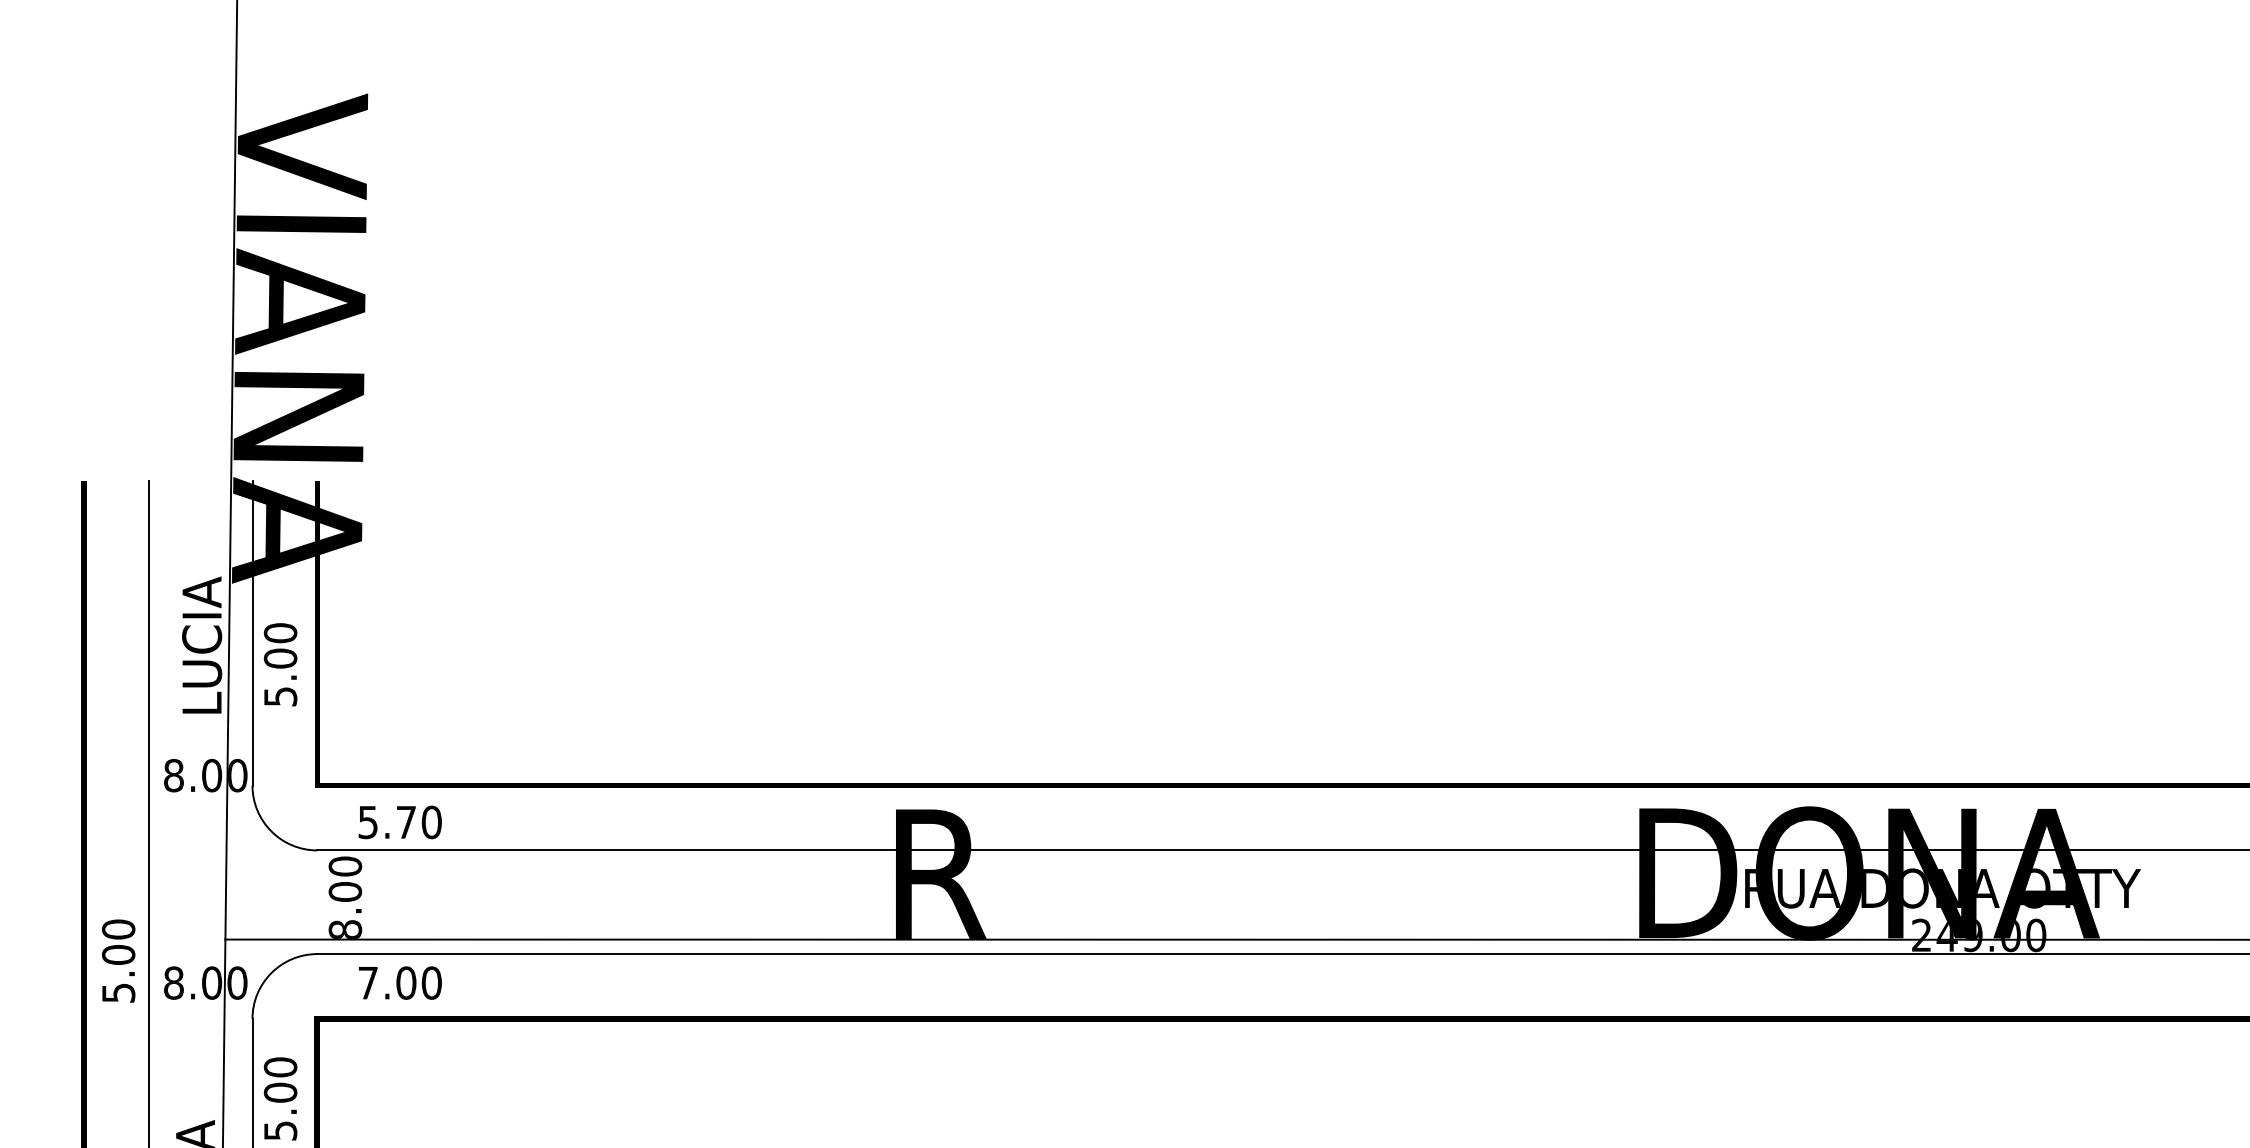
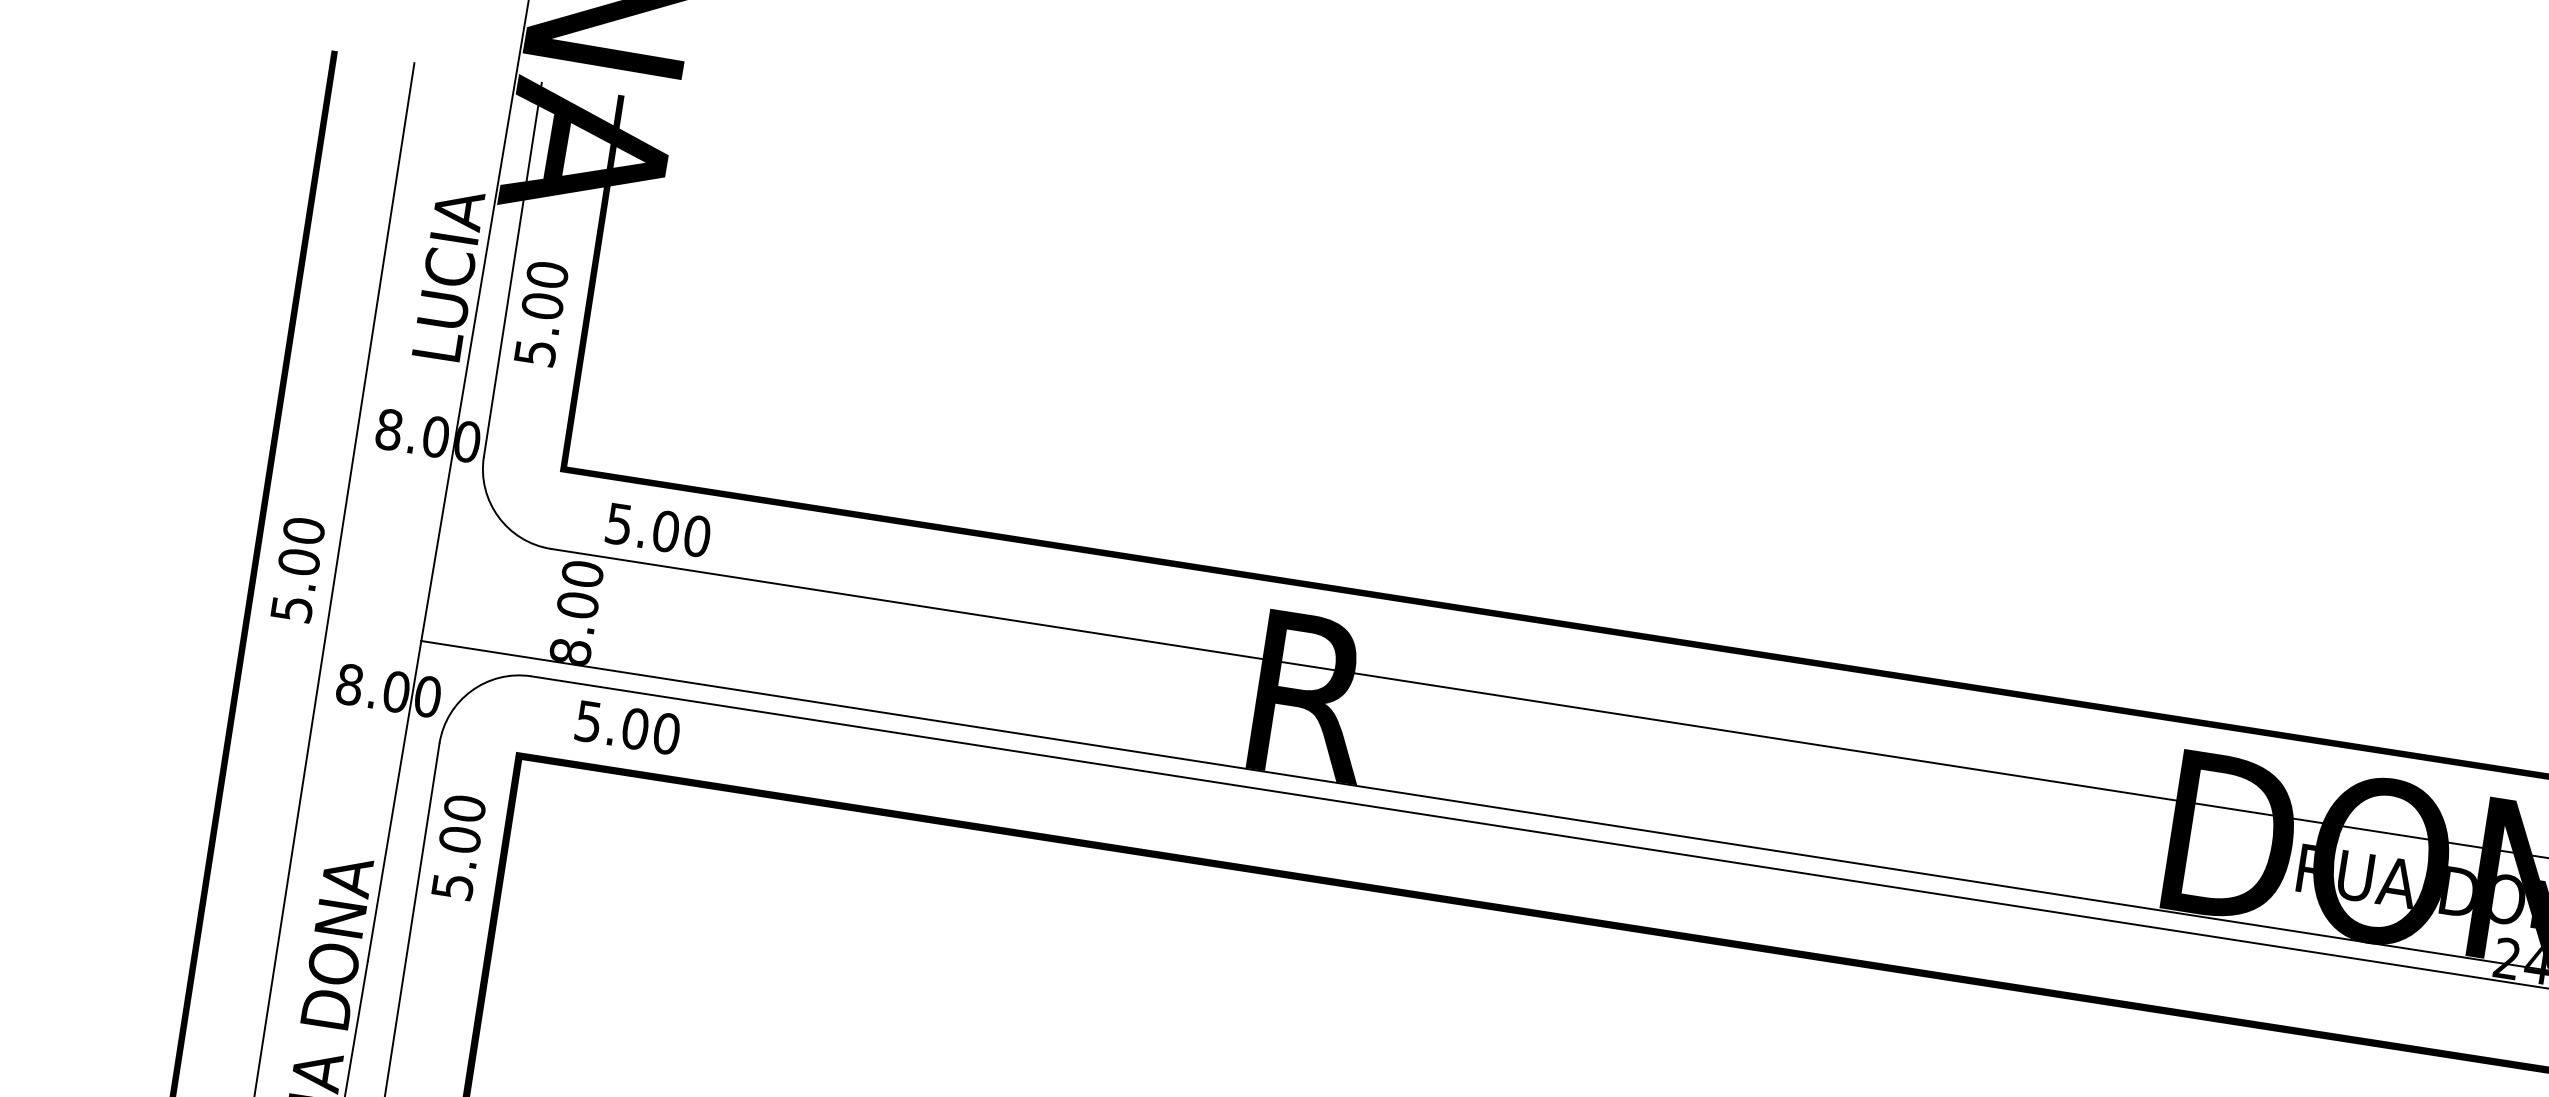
text: (406, 822) -> (666, 531), 5.70 -> 5.00
text: (118, 960) -> (297, 568), moved
text: (367, 983) -> (587, 722), 7.00 -> 5.00

